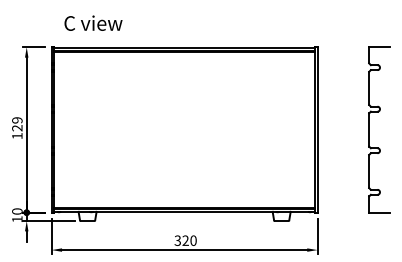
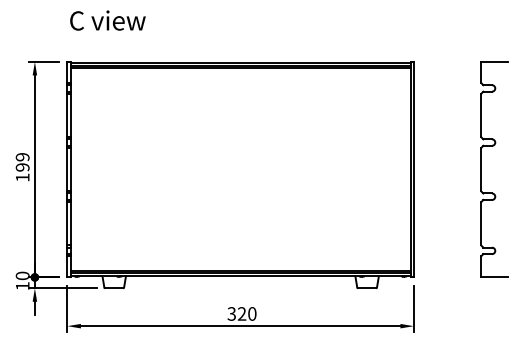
text: (93, 23) -> (107, 20), moved
text: (17, 128) -> (22, 167), 129 -> 199

